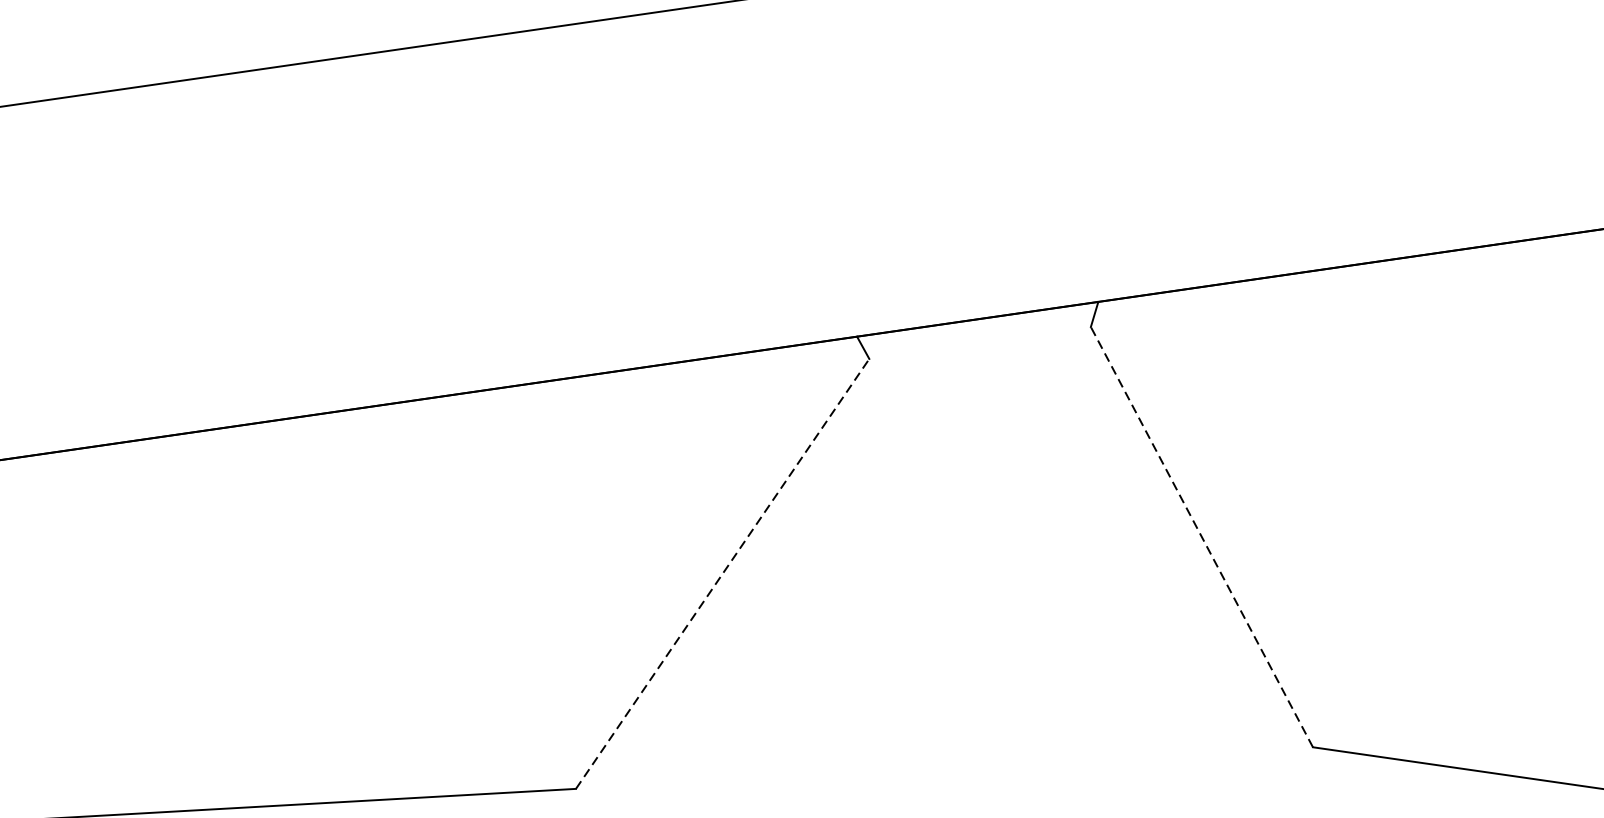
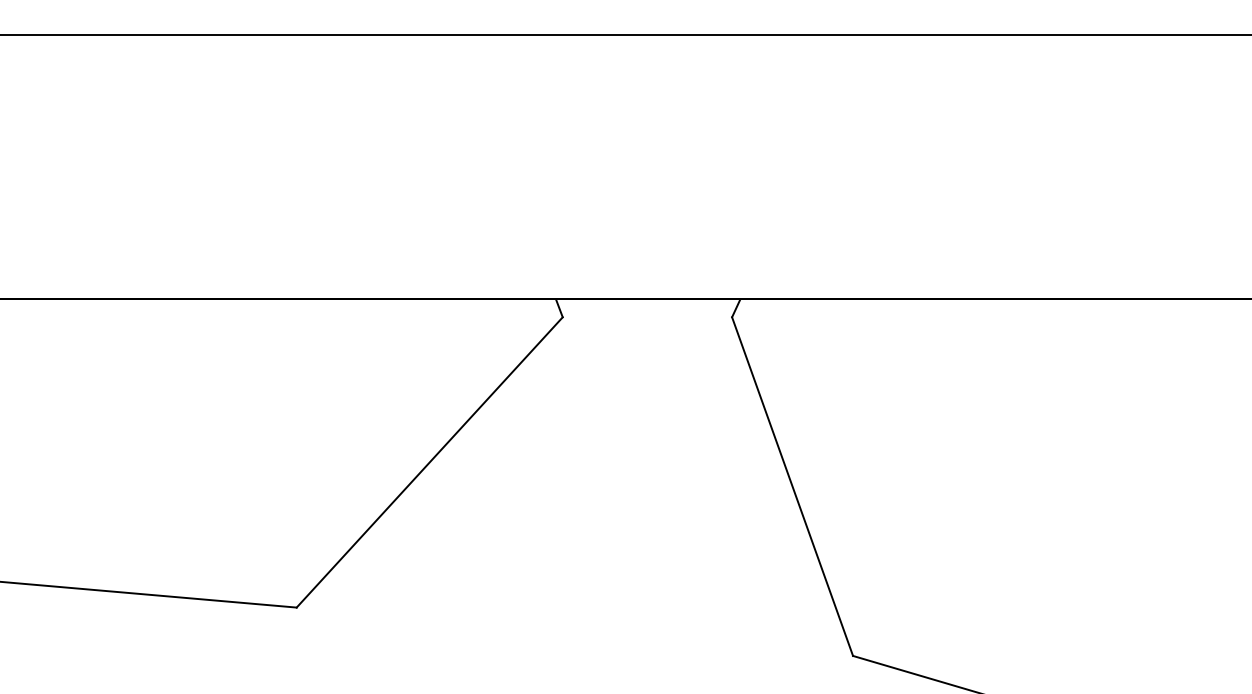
line: (1201, 537) -> (792, 486), dashed -> solid
line: (722, 574) -> (429, 462), dashed -> solid

